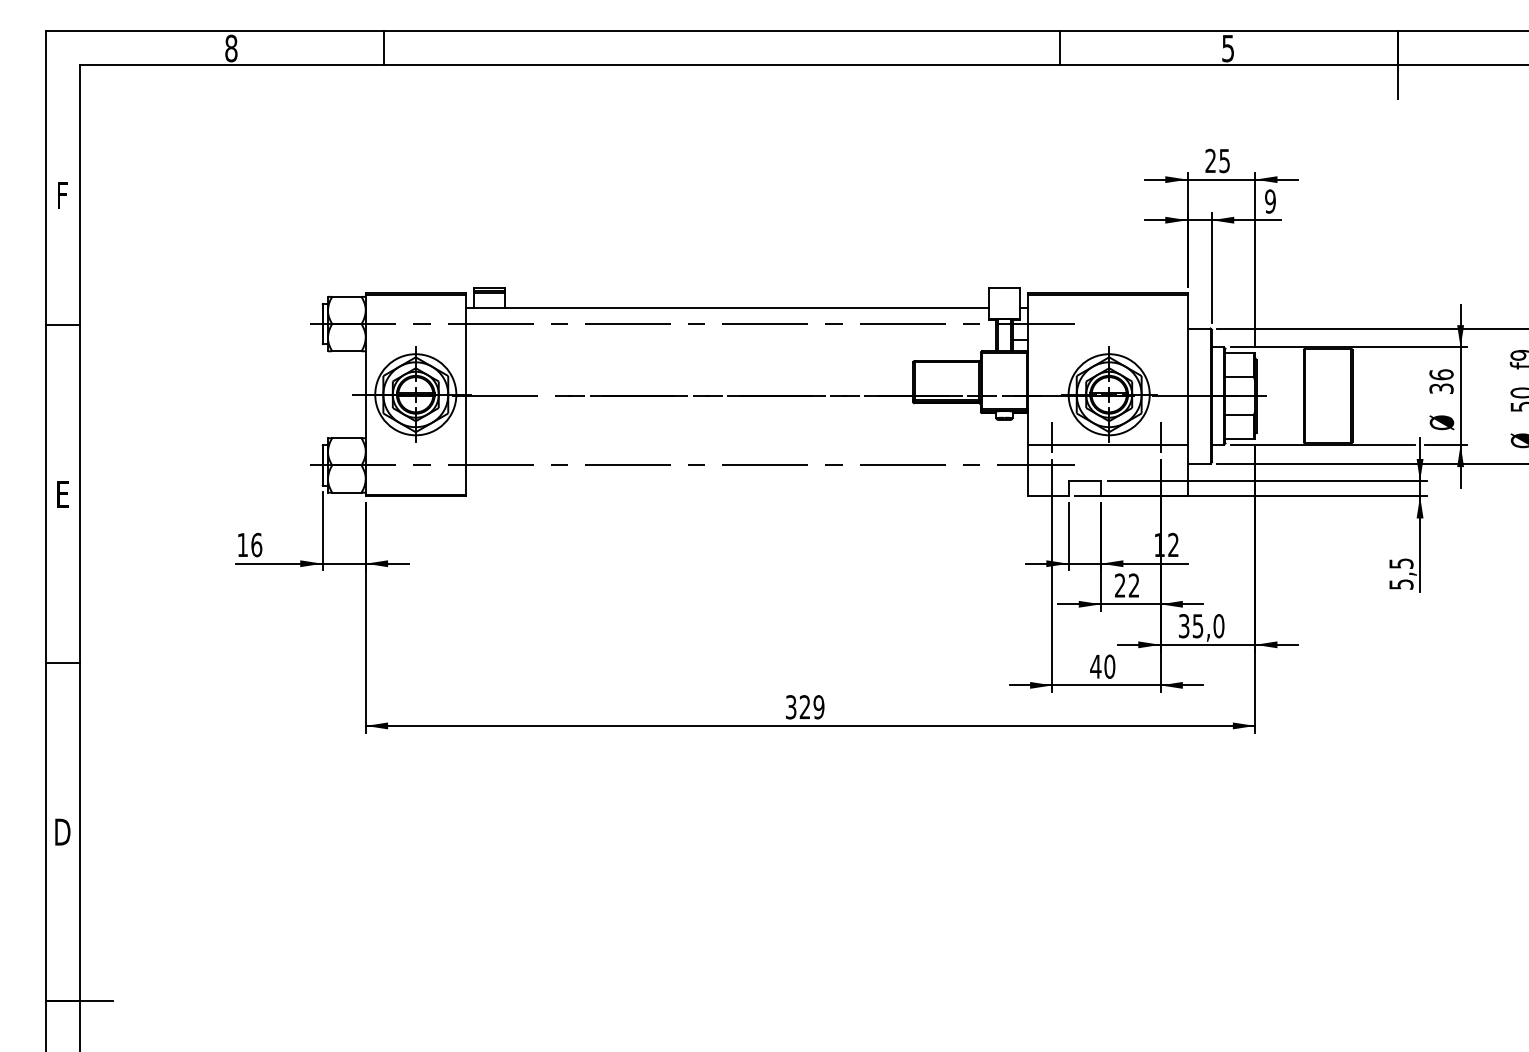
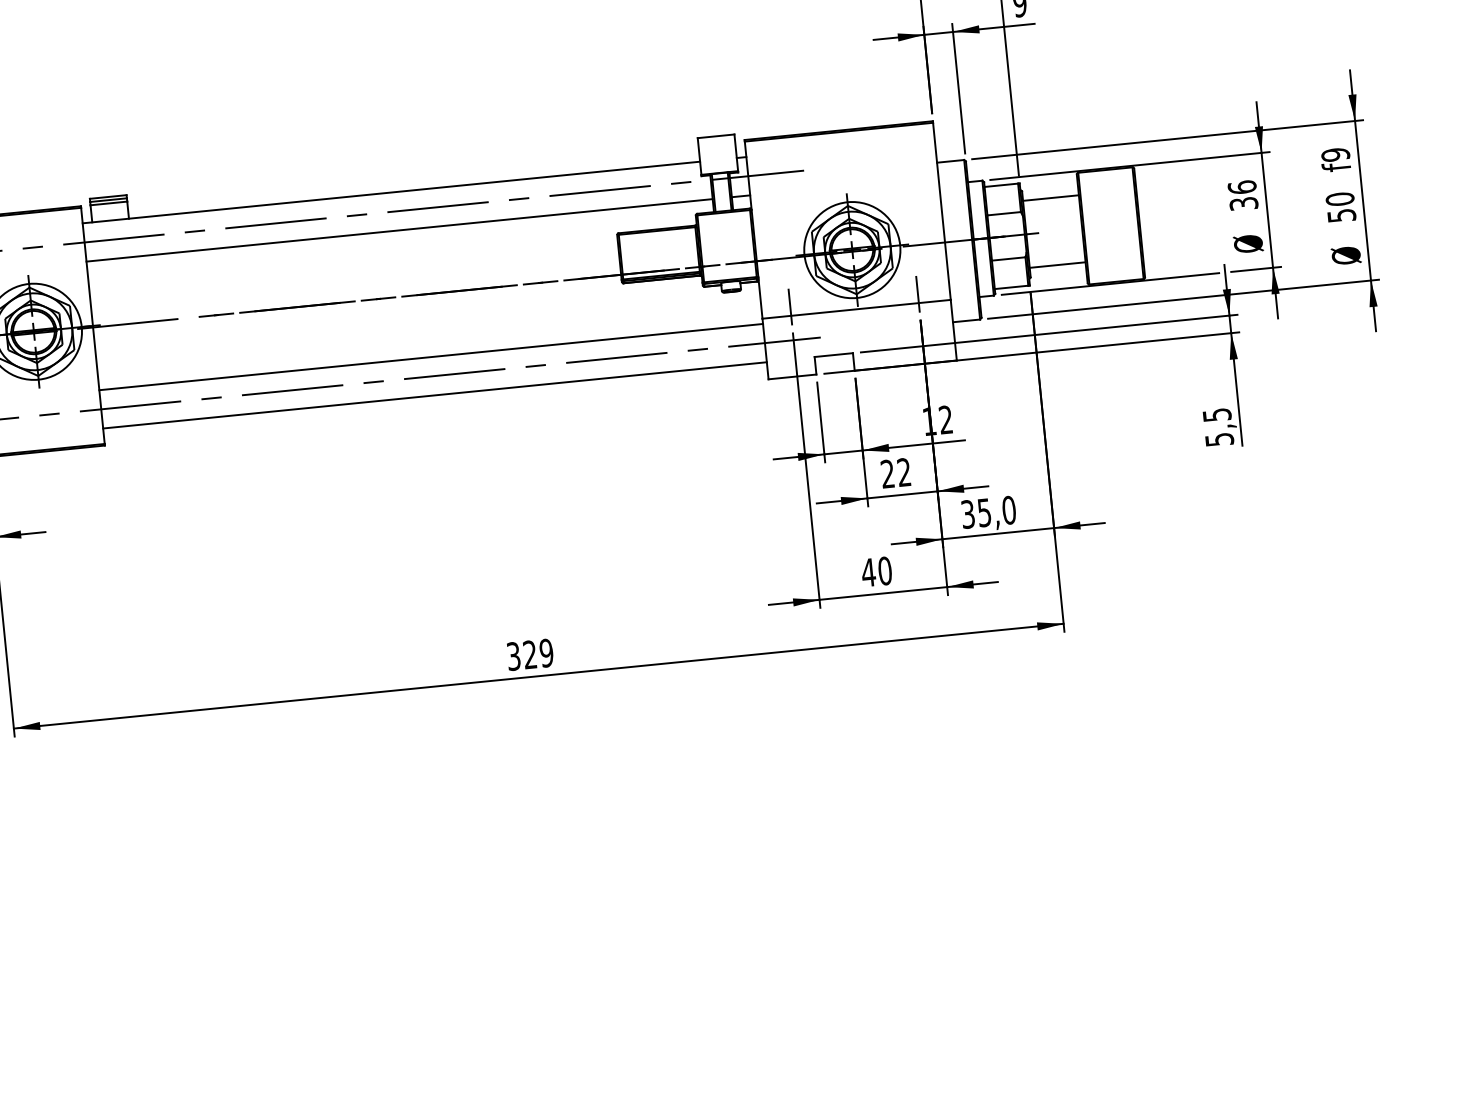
line: (730, 340) -> (398, 230), added
line: (1279, 367) -> (1050, 197), added
line: (1279, 424) -> (1056, 265), added
line: (746, 449) -> (430, 357), added
line: (746, 481) -> (434, 395), added

